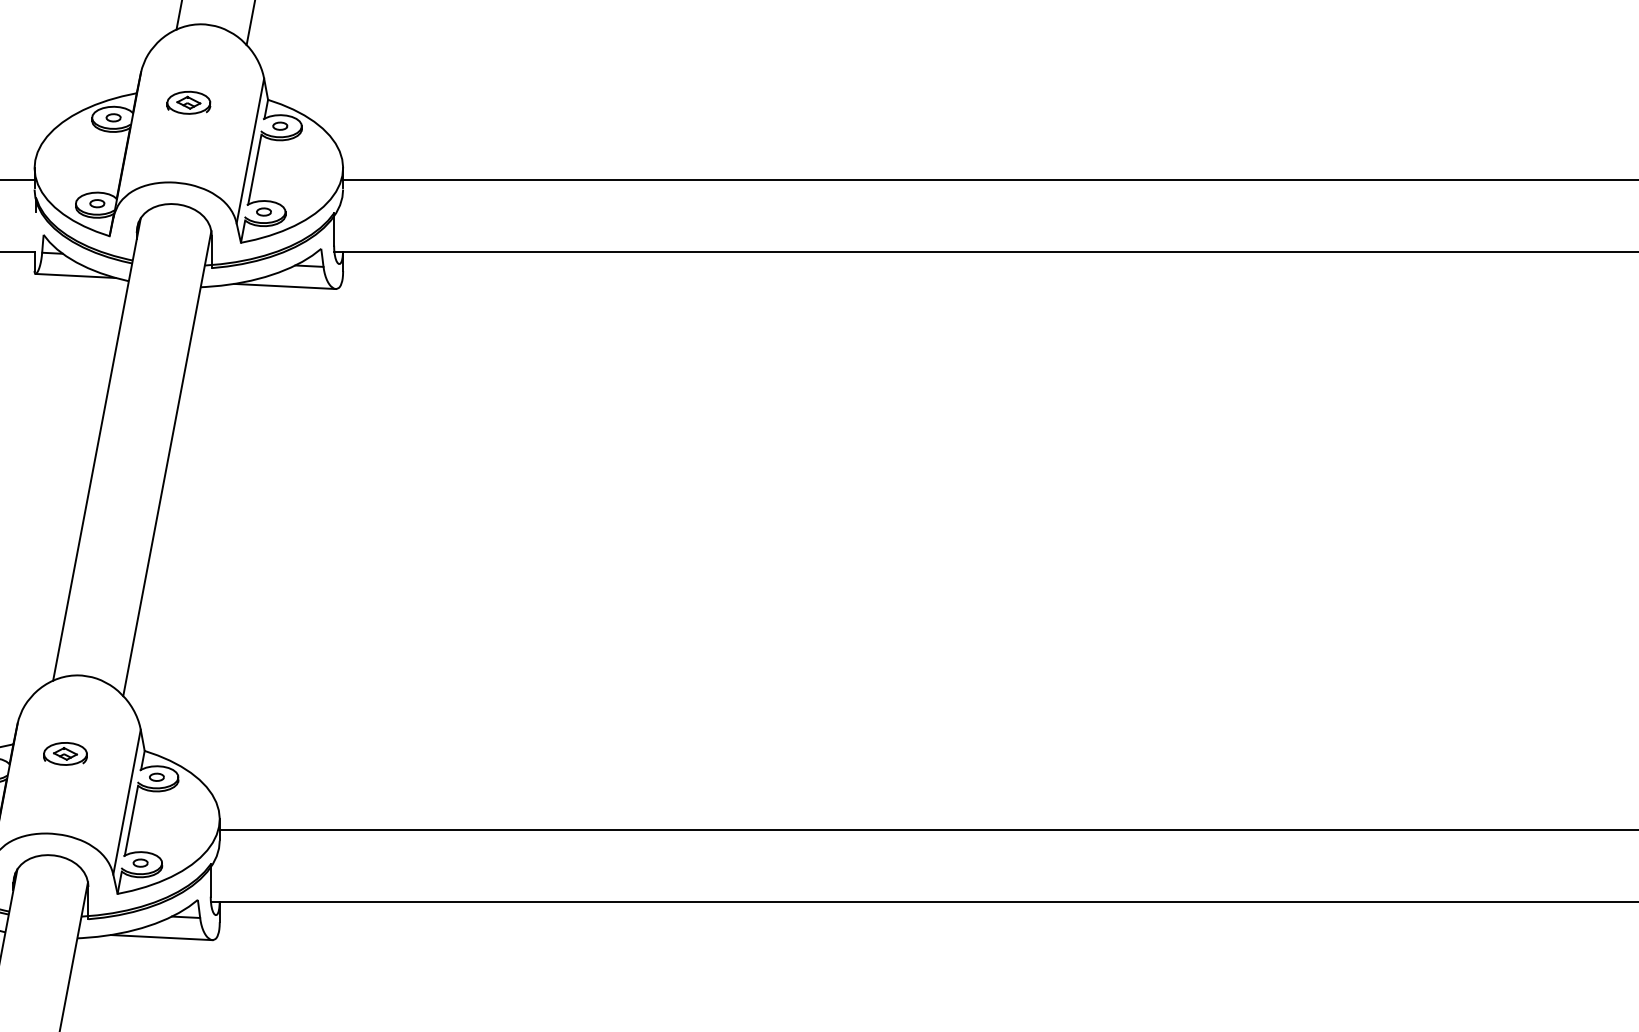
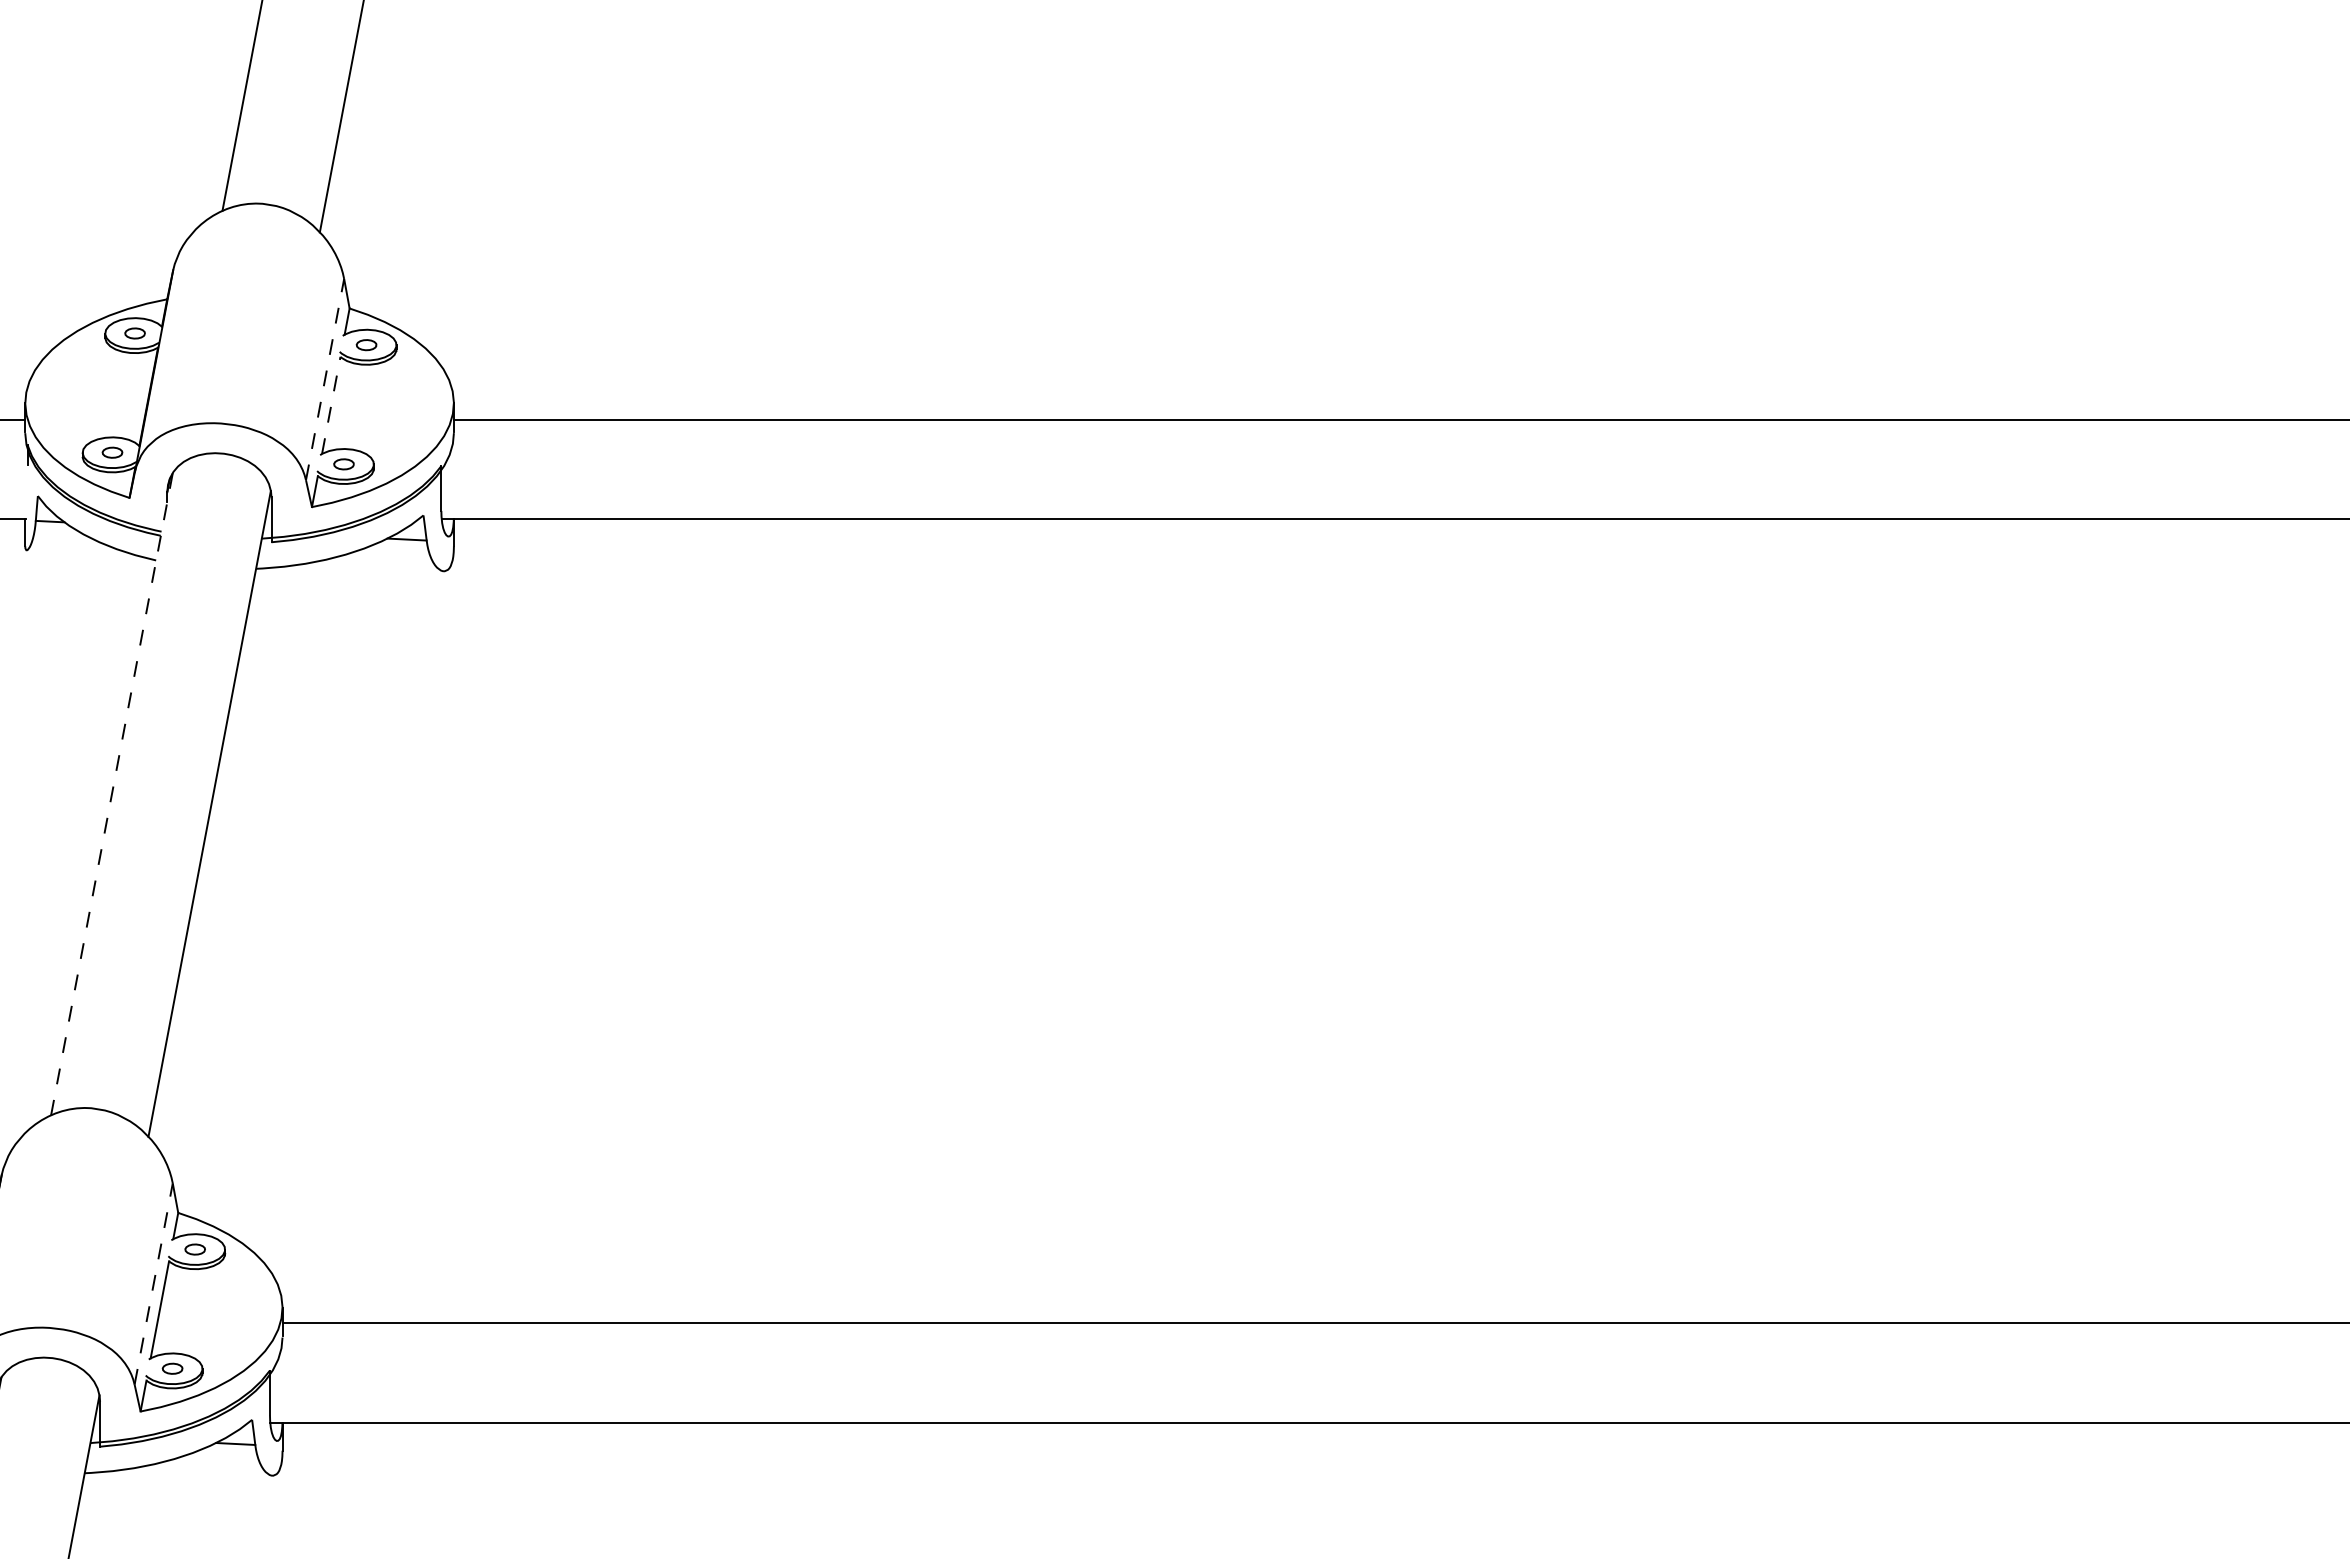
part: (188, 102) -> (239, 312), removed
line: (250, 150) -> (325, 379), solid -> dashed
line: (255, 168) -> (331, 404), solid -> dashed
line: (75, 275) -> (81, 552), removed
line: (284, 286) -> (372, 567), removed
line: (96, 449) -> (111, 794), solid -> dashed
part: (64, 753) -> (67, 1216), removed
line: (126, 801) -> (153, 1283), solid -> dashed
line: (161, 937) -> (201, 1471), removed

